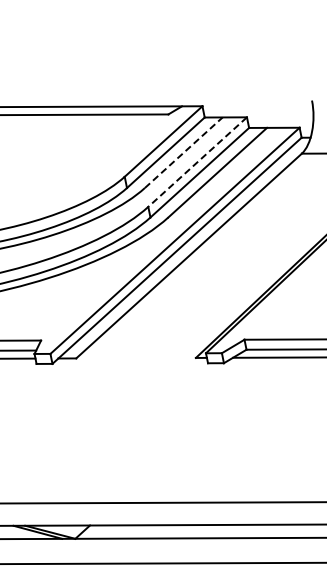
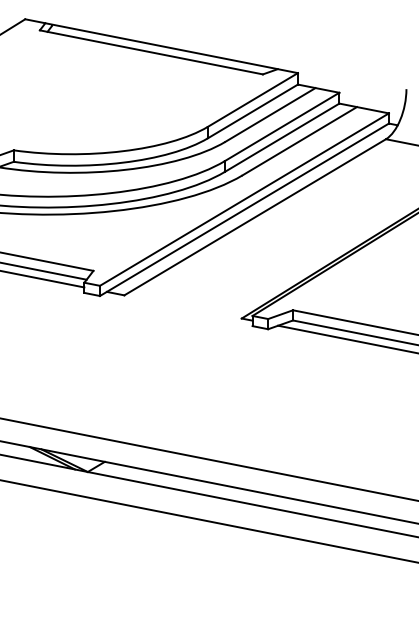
line: (183, 152) -> (270, 114), dashed -> solid
line: (197, 161) -> (282, 126), dashed -> solid

